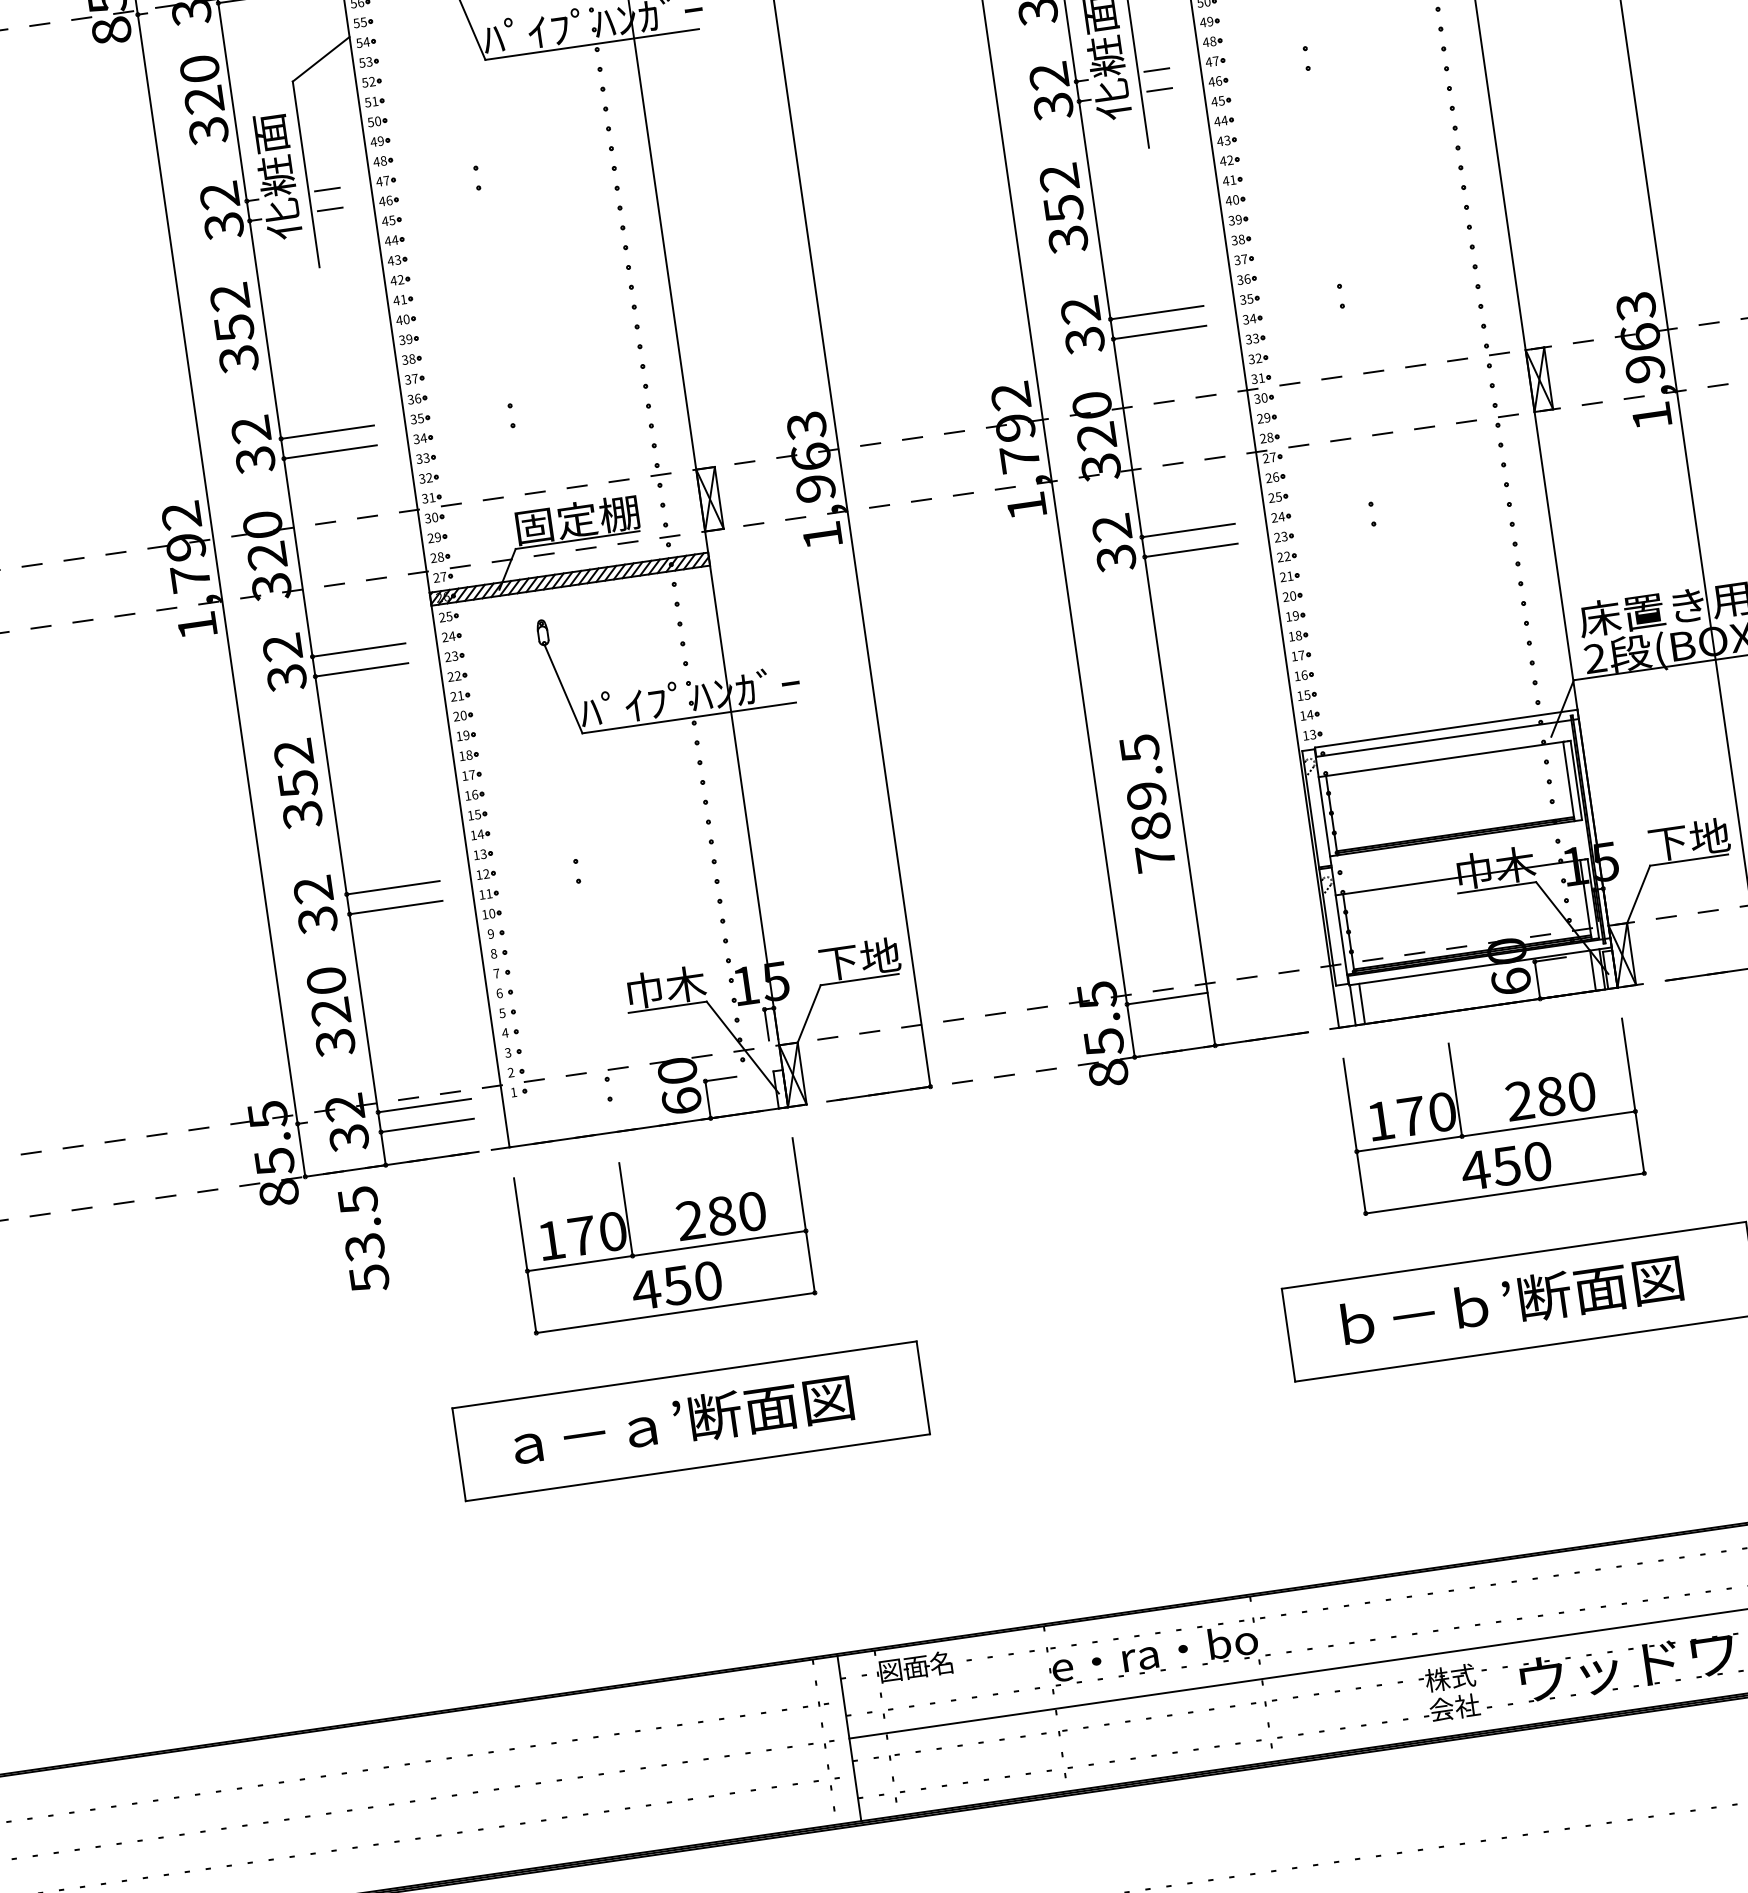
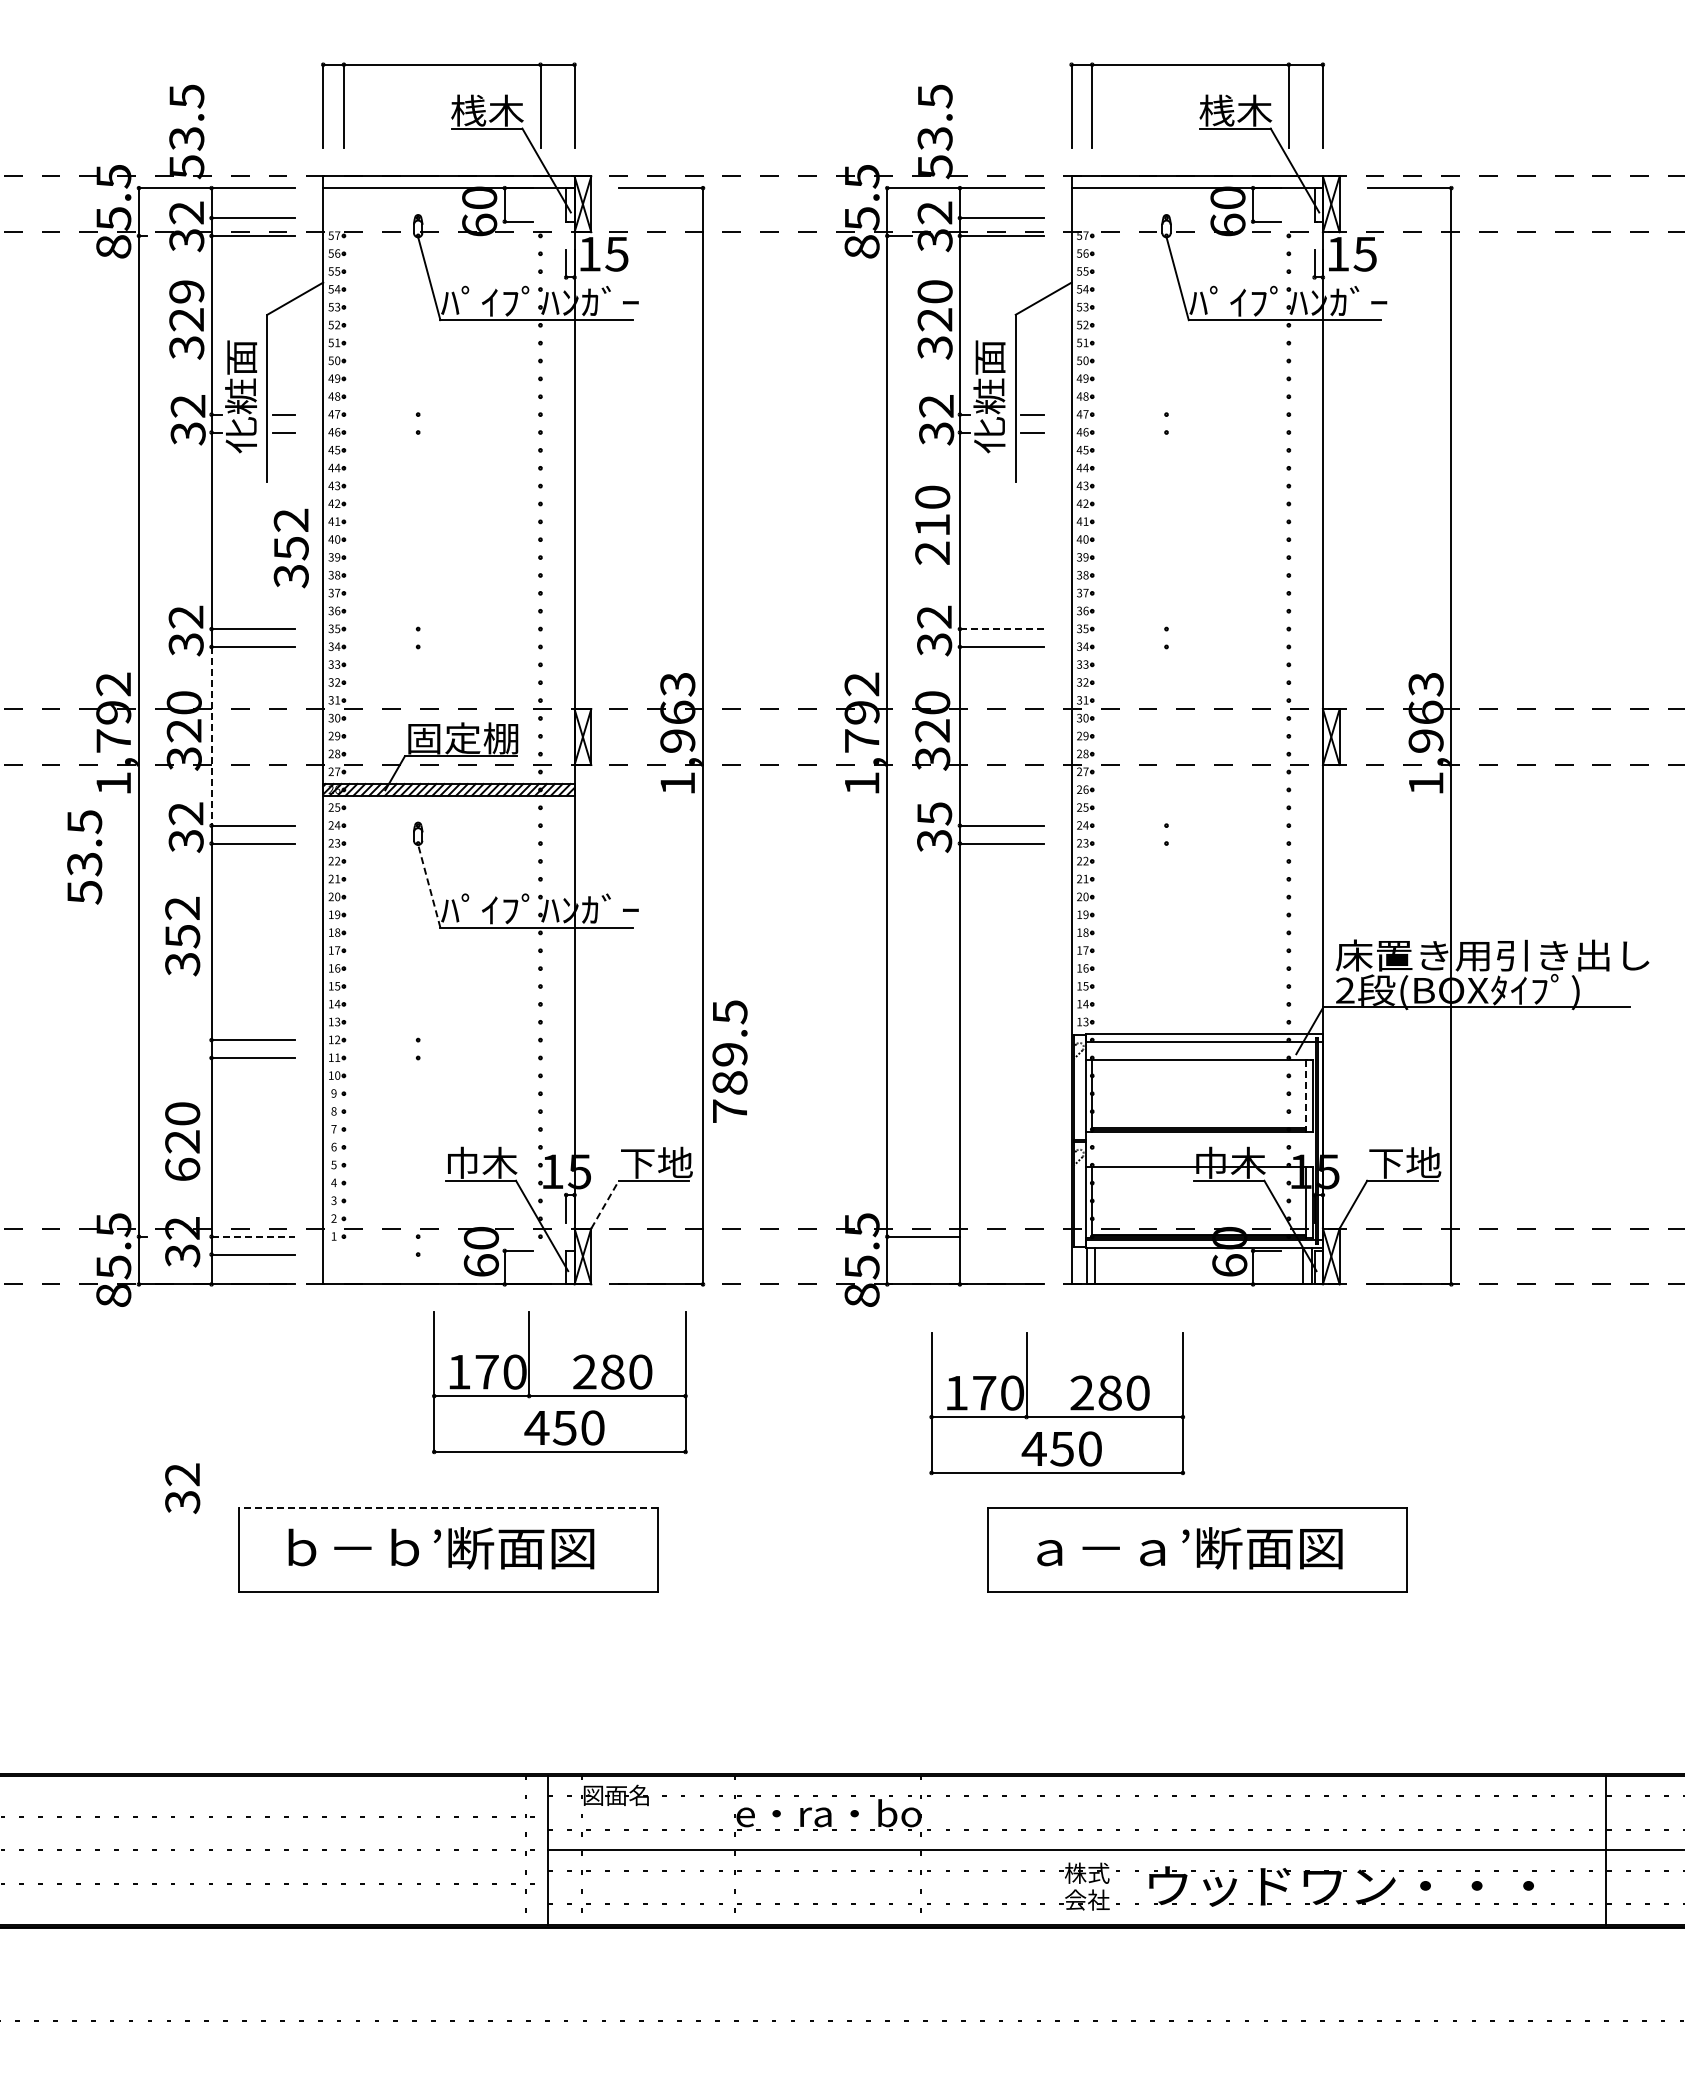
text: (199, 68) -> (186, 291), 320 -> 329
text: (1063, 208) -> (932, 525), 352 -> 210
line: (1156, 313) -> (1001, 629), solid -> dashed
text: (233, 328) -> (290, 548), moved
text: (1111, 527) -> (934, 813), 32 -> 35
line: (298, 557) -> (211, 736), solid -> dashed
line: (563, 689) -> (429, 886), solid -> dashed
line: (1569, 780) -> (1306, 1095), solid -> dashed
text: (1147, 803) -> (729, 1061), moved
text: (315, 905) -> (182, 1488), moved
line: (809, 1013) -> (605, 1204), solid -> dashed
text: (335, 1042) -> (182, 1169), 320 -> 620
line: (424, 1105) -> (253, 1236), solid -> dashed
part: (1495, 1131) -> (1056, 1416), moved
text: (363, 1239) -> (84, 857), moved
part: (666, 1250) -> (559, 1395), moved
text: (1415, 1314) -> (1102, 1547), ｂ－ｂ’断面図 -> ａ－ａ’断面図
line: (684, 1374) -> (448, 1507), solid -> dashed
text: (585, 1434) -> (353, 1547), ａ－ａ’断面図 -> ｂ－ｂ’断面図

